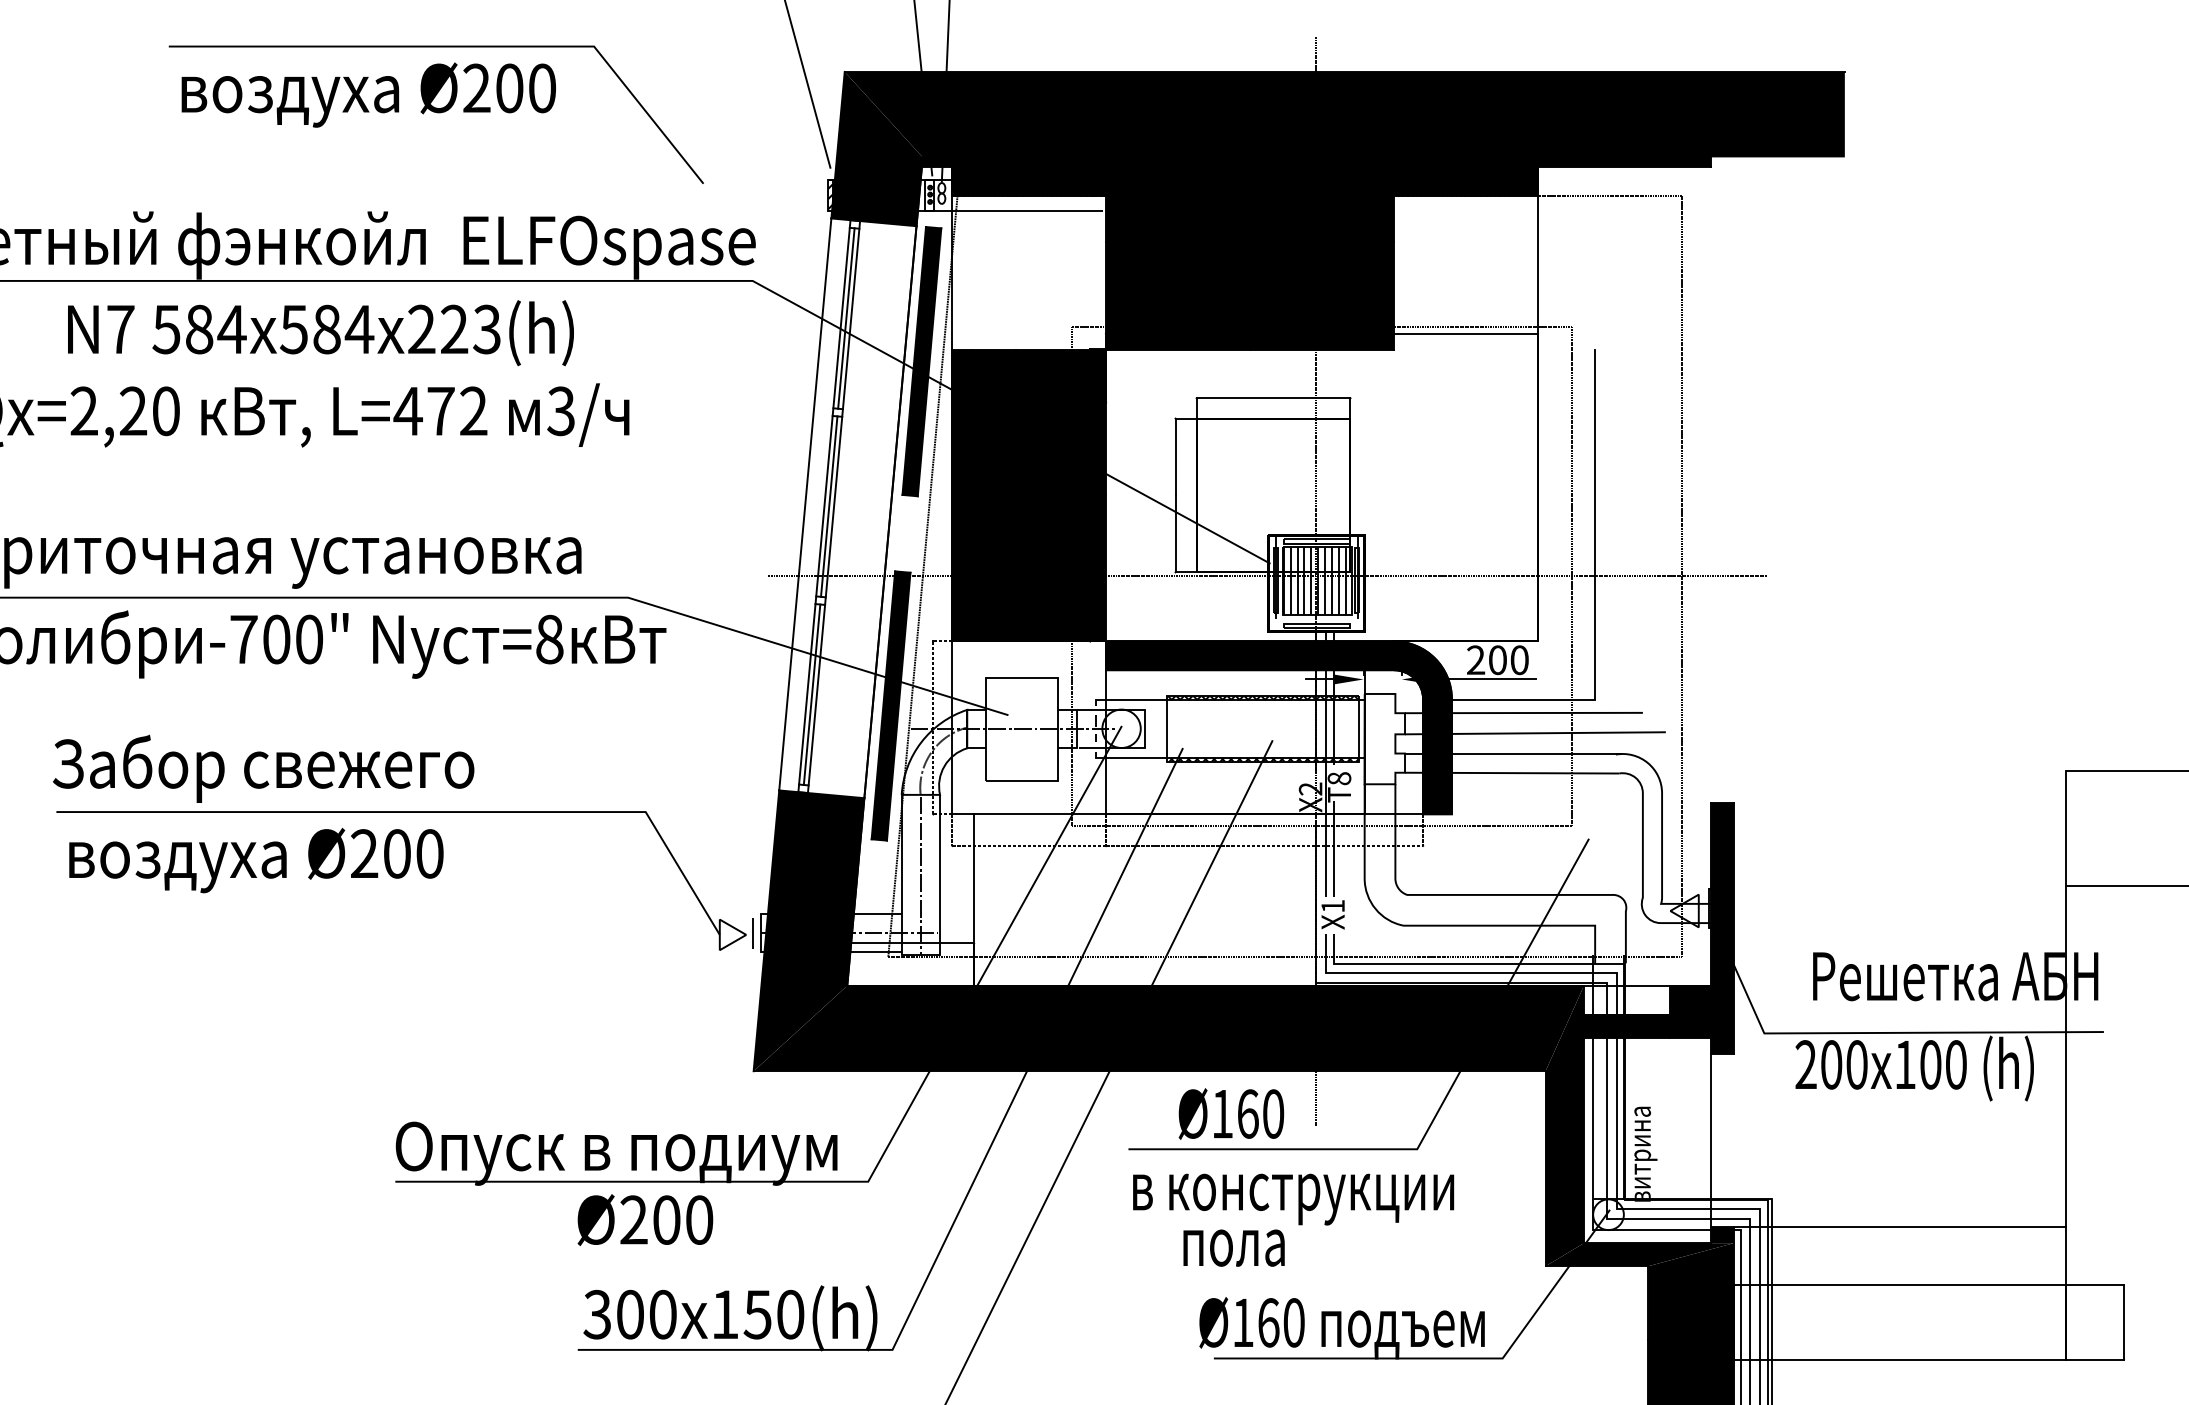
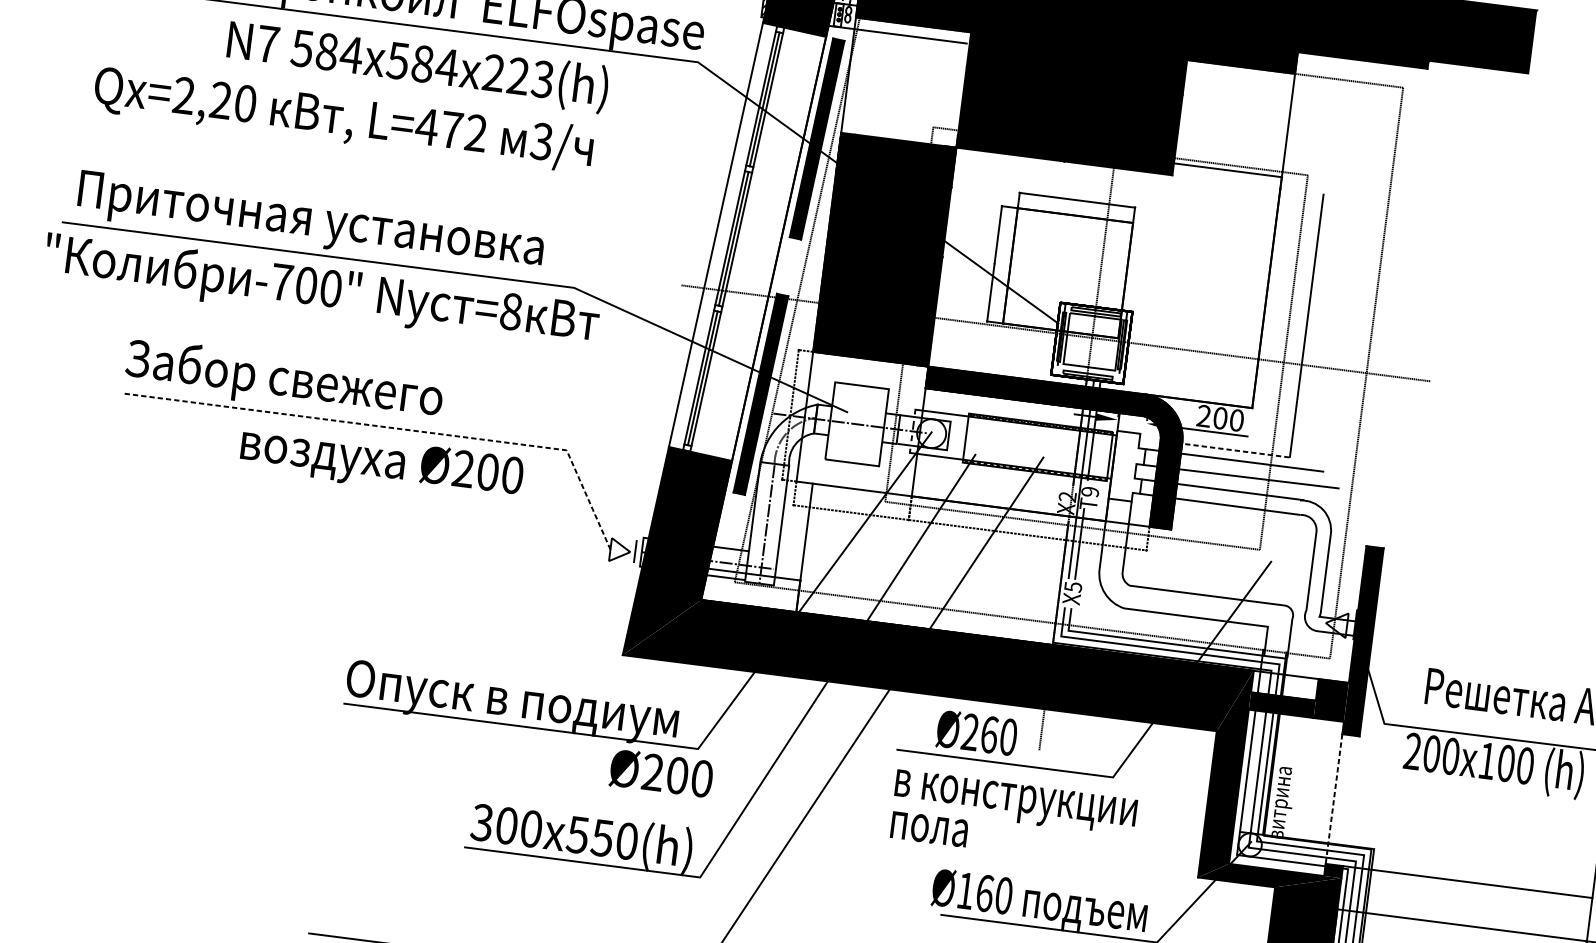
text: (320, 333) -> (417, 66), moved
hatch: (1314, 581) -> (1090, 341), removed
line: (1523, 699) -> (1235, 450), solid -> dashed
text: (1339, 778) -> (1090, 491), 8 -> 9
line: (423, 812) -> (400, 429), solid -> dashed
text: (256, 860) -> (381, 463), moved
text: (1332, 906) -> (1072, 587), 1 -> 5
text: (1222, 1113) -> (970, 731), Ø160 -> Ø260
line: (1710, 1140) -> (1333, 799), solid -> dashed
text: (645, 1219) -> (661, 773), moved
text: (1233, 1247) -> (929, 828), moved
text: (724, 1314) -> (577, 834), 150(h) -> 550(h)

